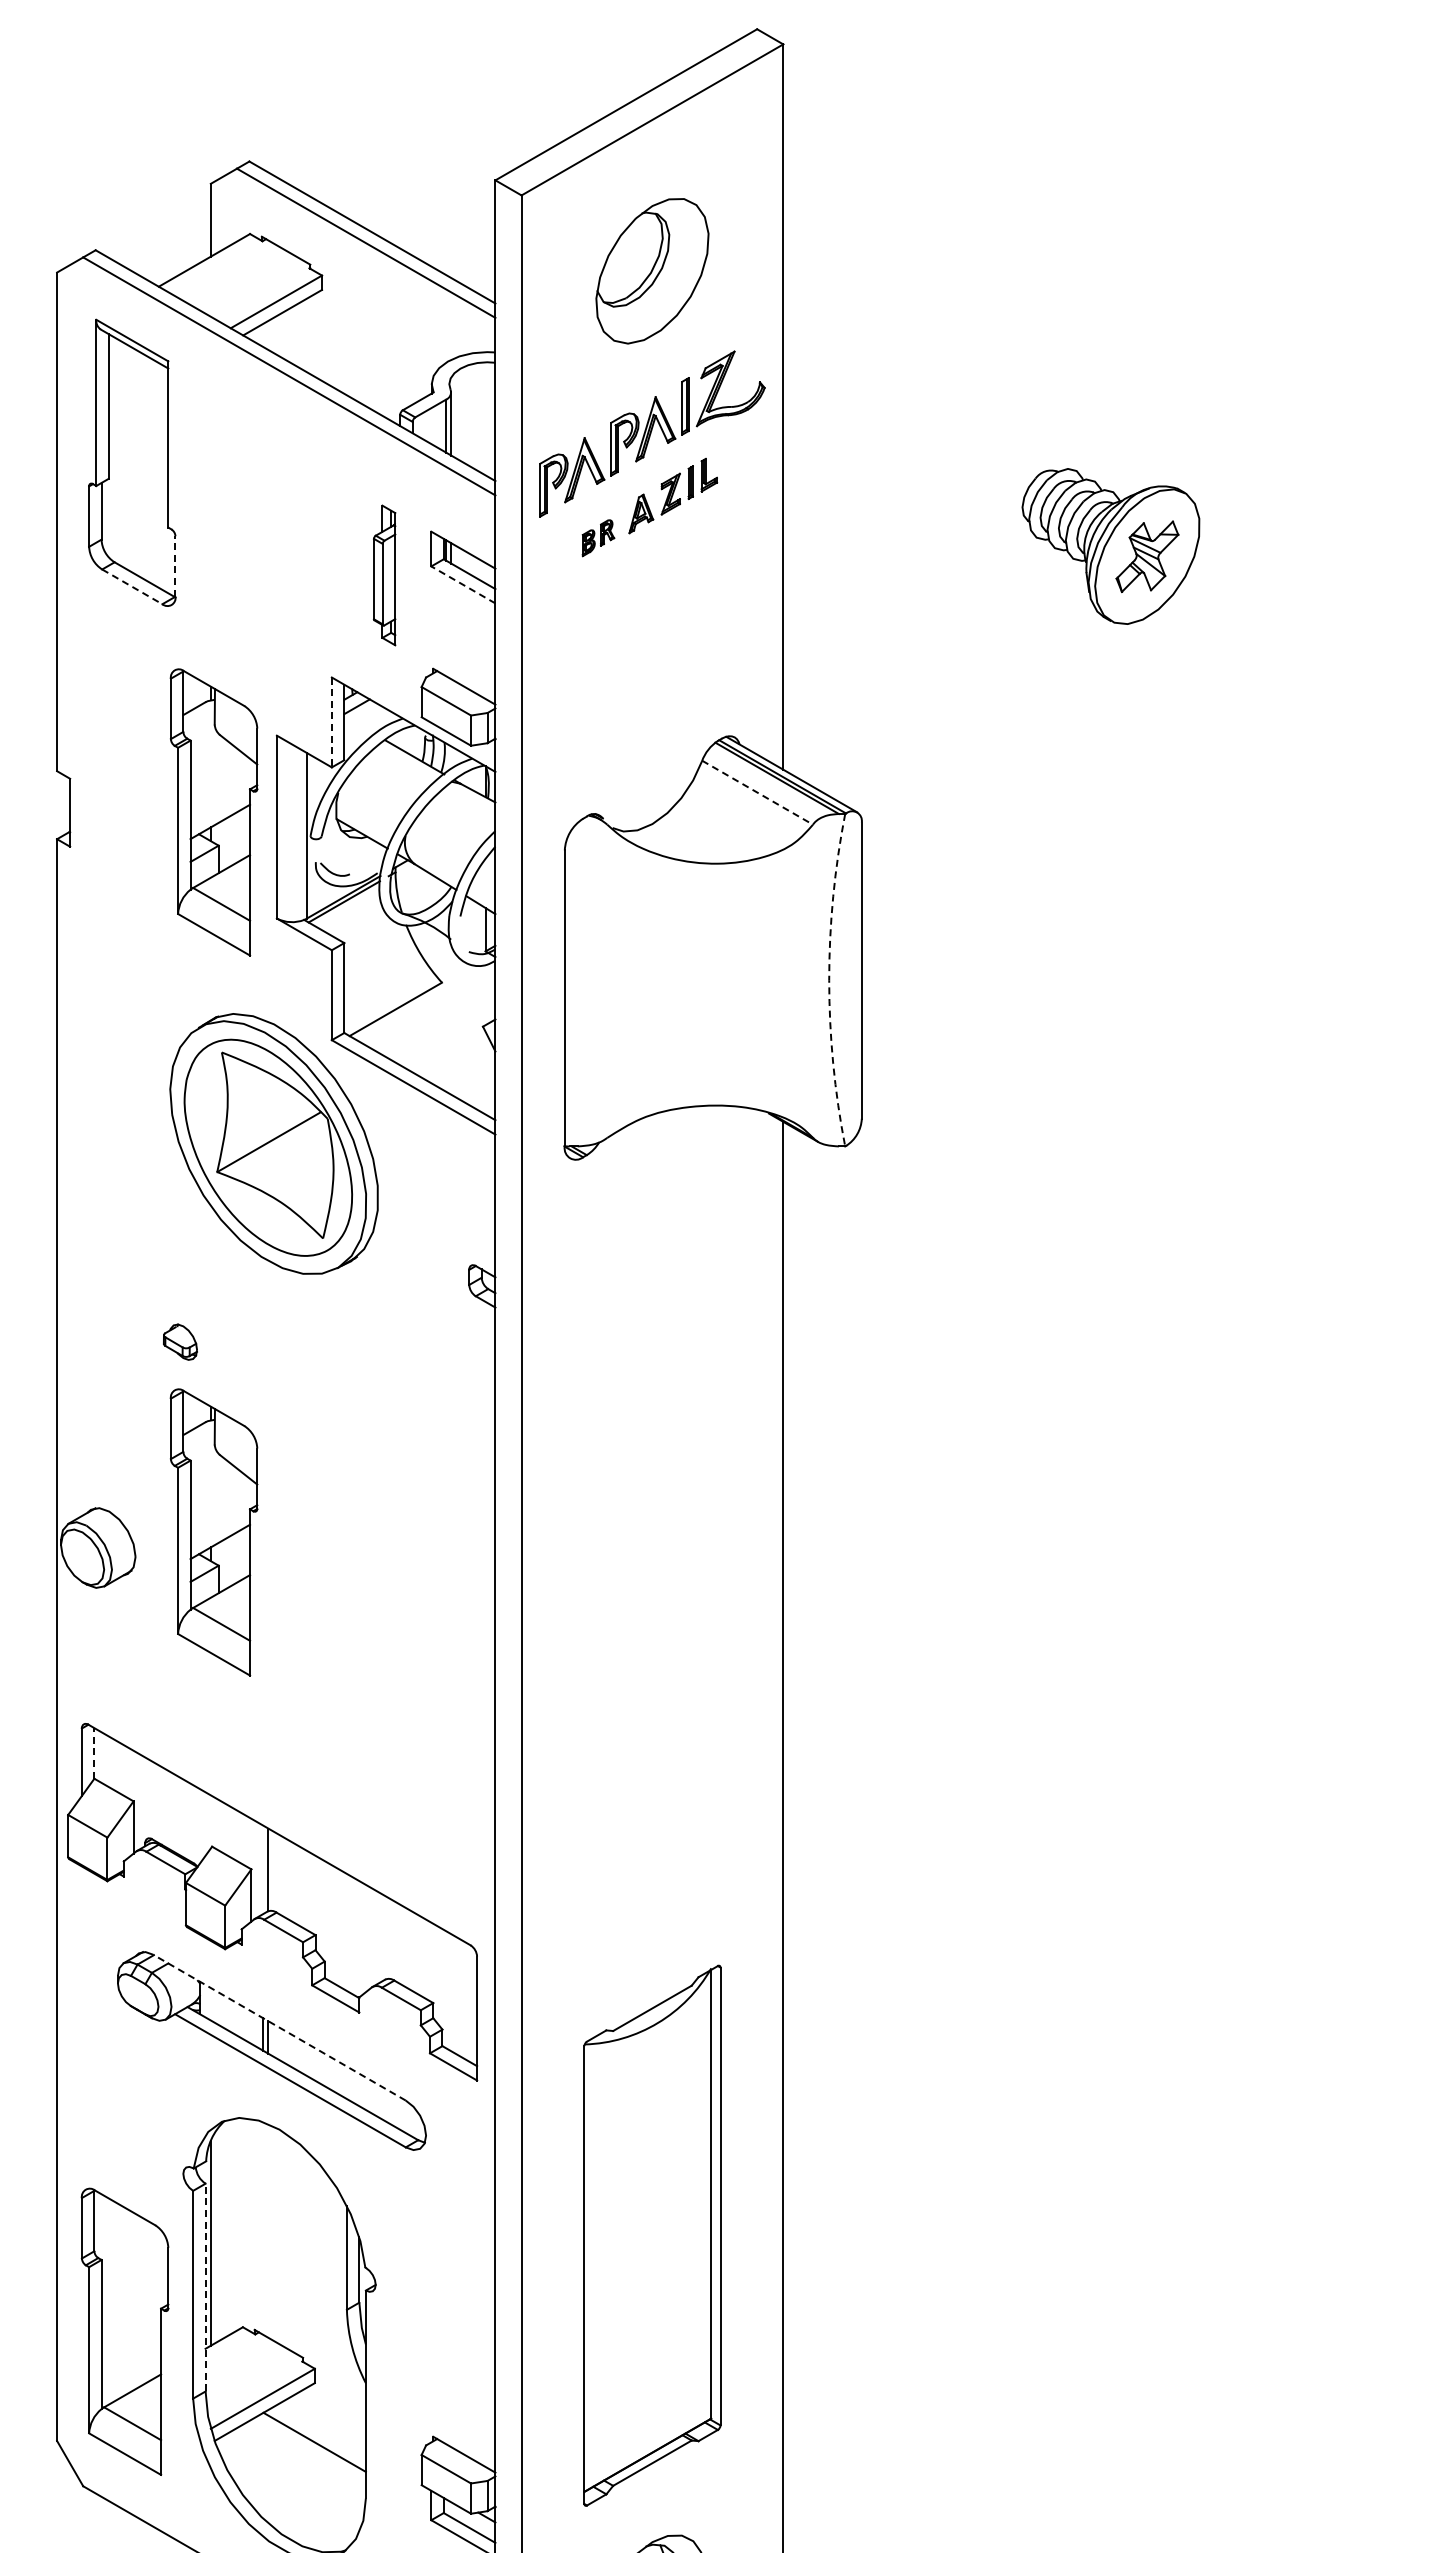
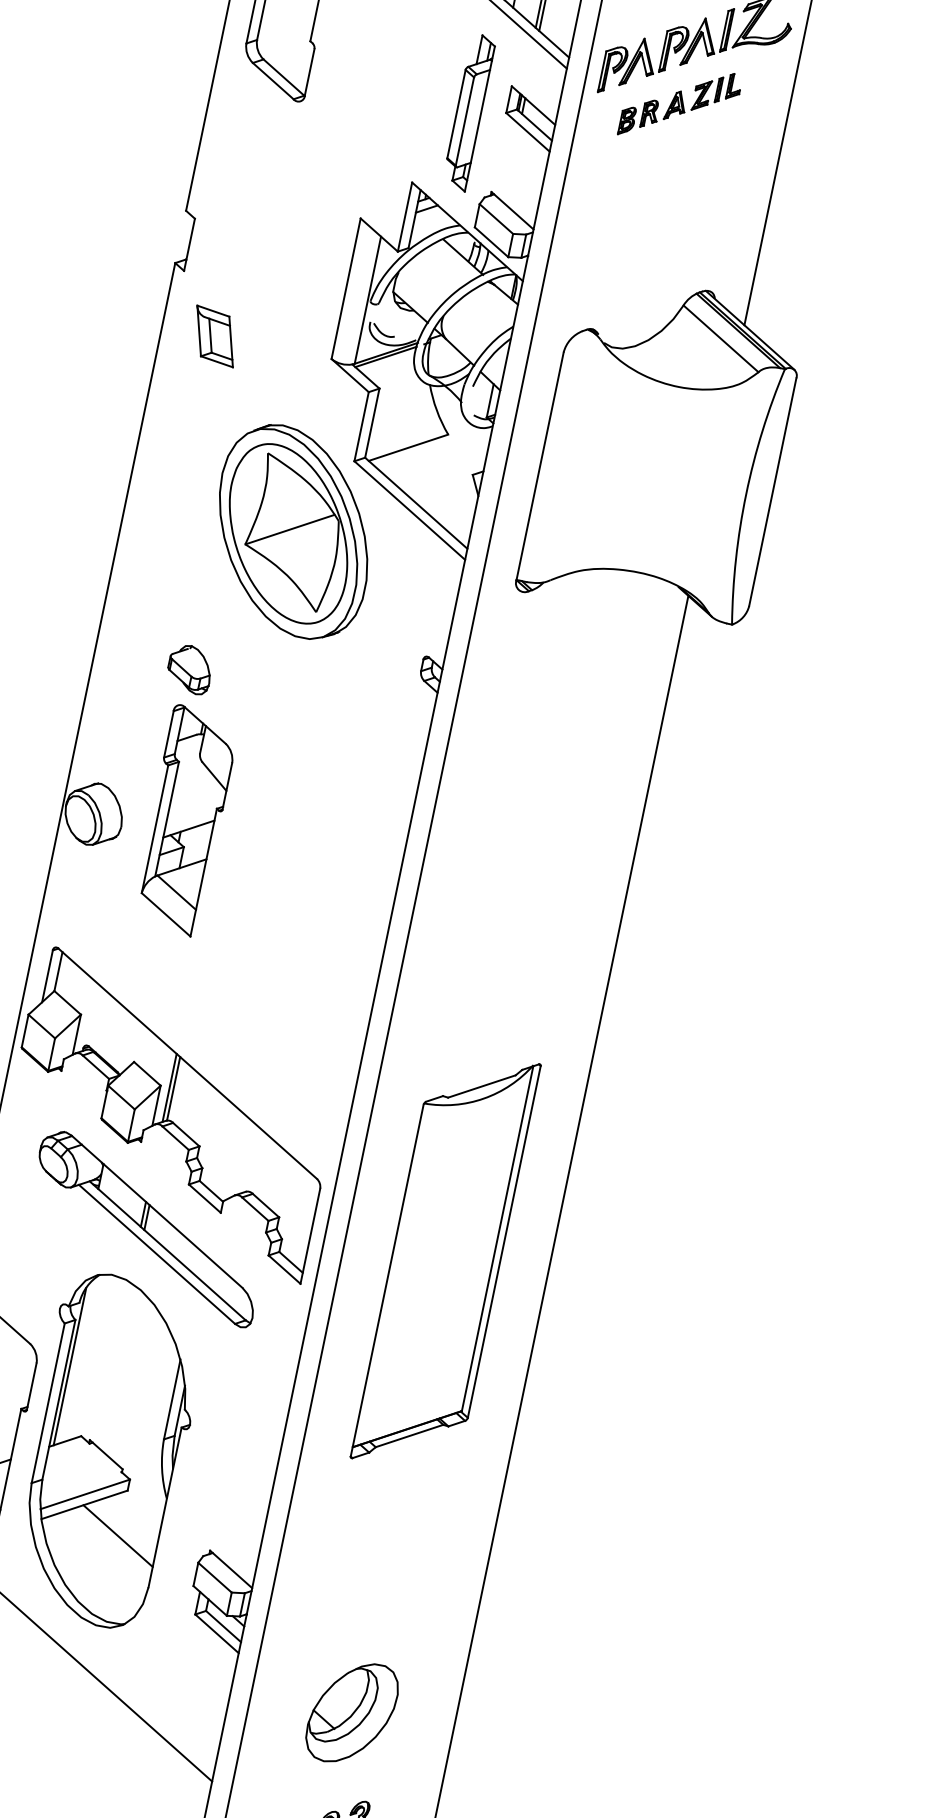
part: (598, 537) -> (639, 117), size x1.43
line: (175, 565) -> (309, 71), dashed -> solid
part: (384, 575) -> (468, 112), size x1.43
line: (462, 584) -> (527, 131), dashed -> solid
line: (132, 586) -> (273, 80), dashed -> solid
line: (331, 722) -> (404, 217), dashed -> solid
line: (757, 792) -> (720, 338), dashed -> solid
part: (213, 812) -> (299, 267), removed
part: (125, 920) -> (214, 336), added
arc: (829, 980) -> (746, 494), dashed -> solid
part: (180, 1341) -> (190, 668), size x1.67
line: (94, 1752) -> (58, 970), dashed -> solid
line: (263, 1869) -> (169, 1087), added
line: (279, 2027) -> (157, 1211), dashed -> solid
part: (652, 2235) -> (445, 1261), moved
line: (205, 2287) -> (58, 1399), dashed -> solid

